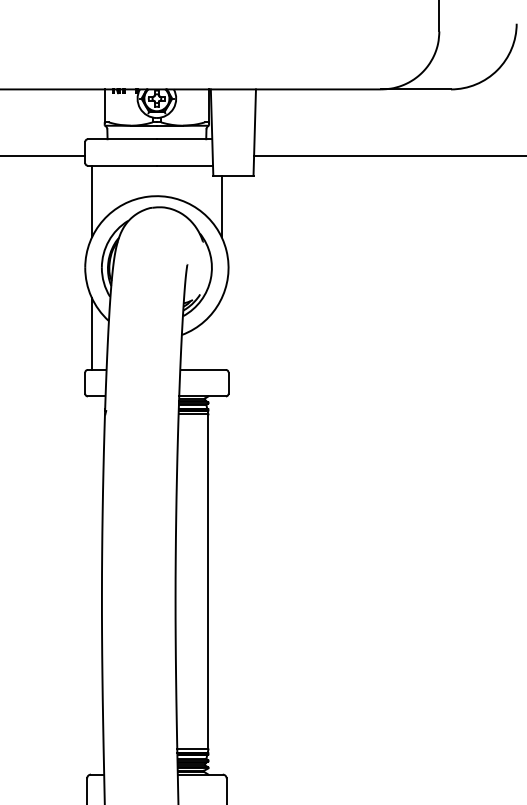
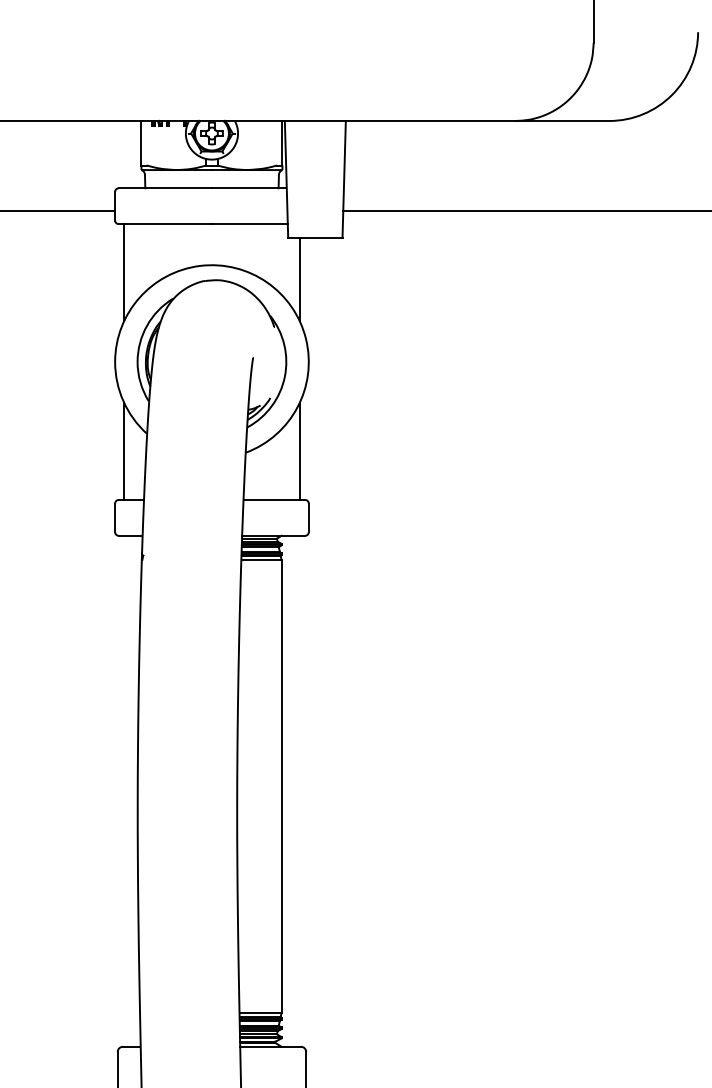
line: (221, 333) -> (299, 450), added

